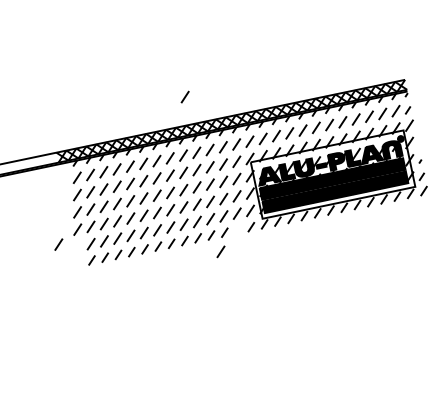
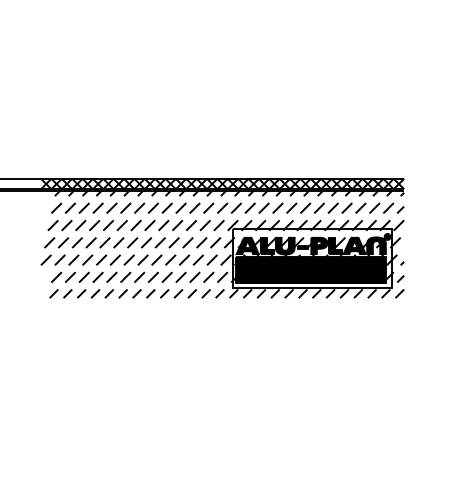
line: (184, 96) -> (180, 149), removed
line: (237, 229) -> (205, 293), added
line: (58, 244) -> (23, 270), removed
line: (220, 251) -> (184, 311), removed

